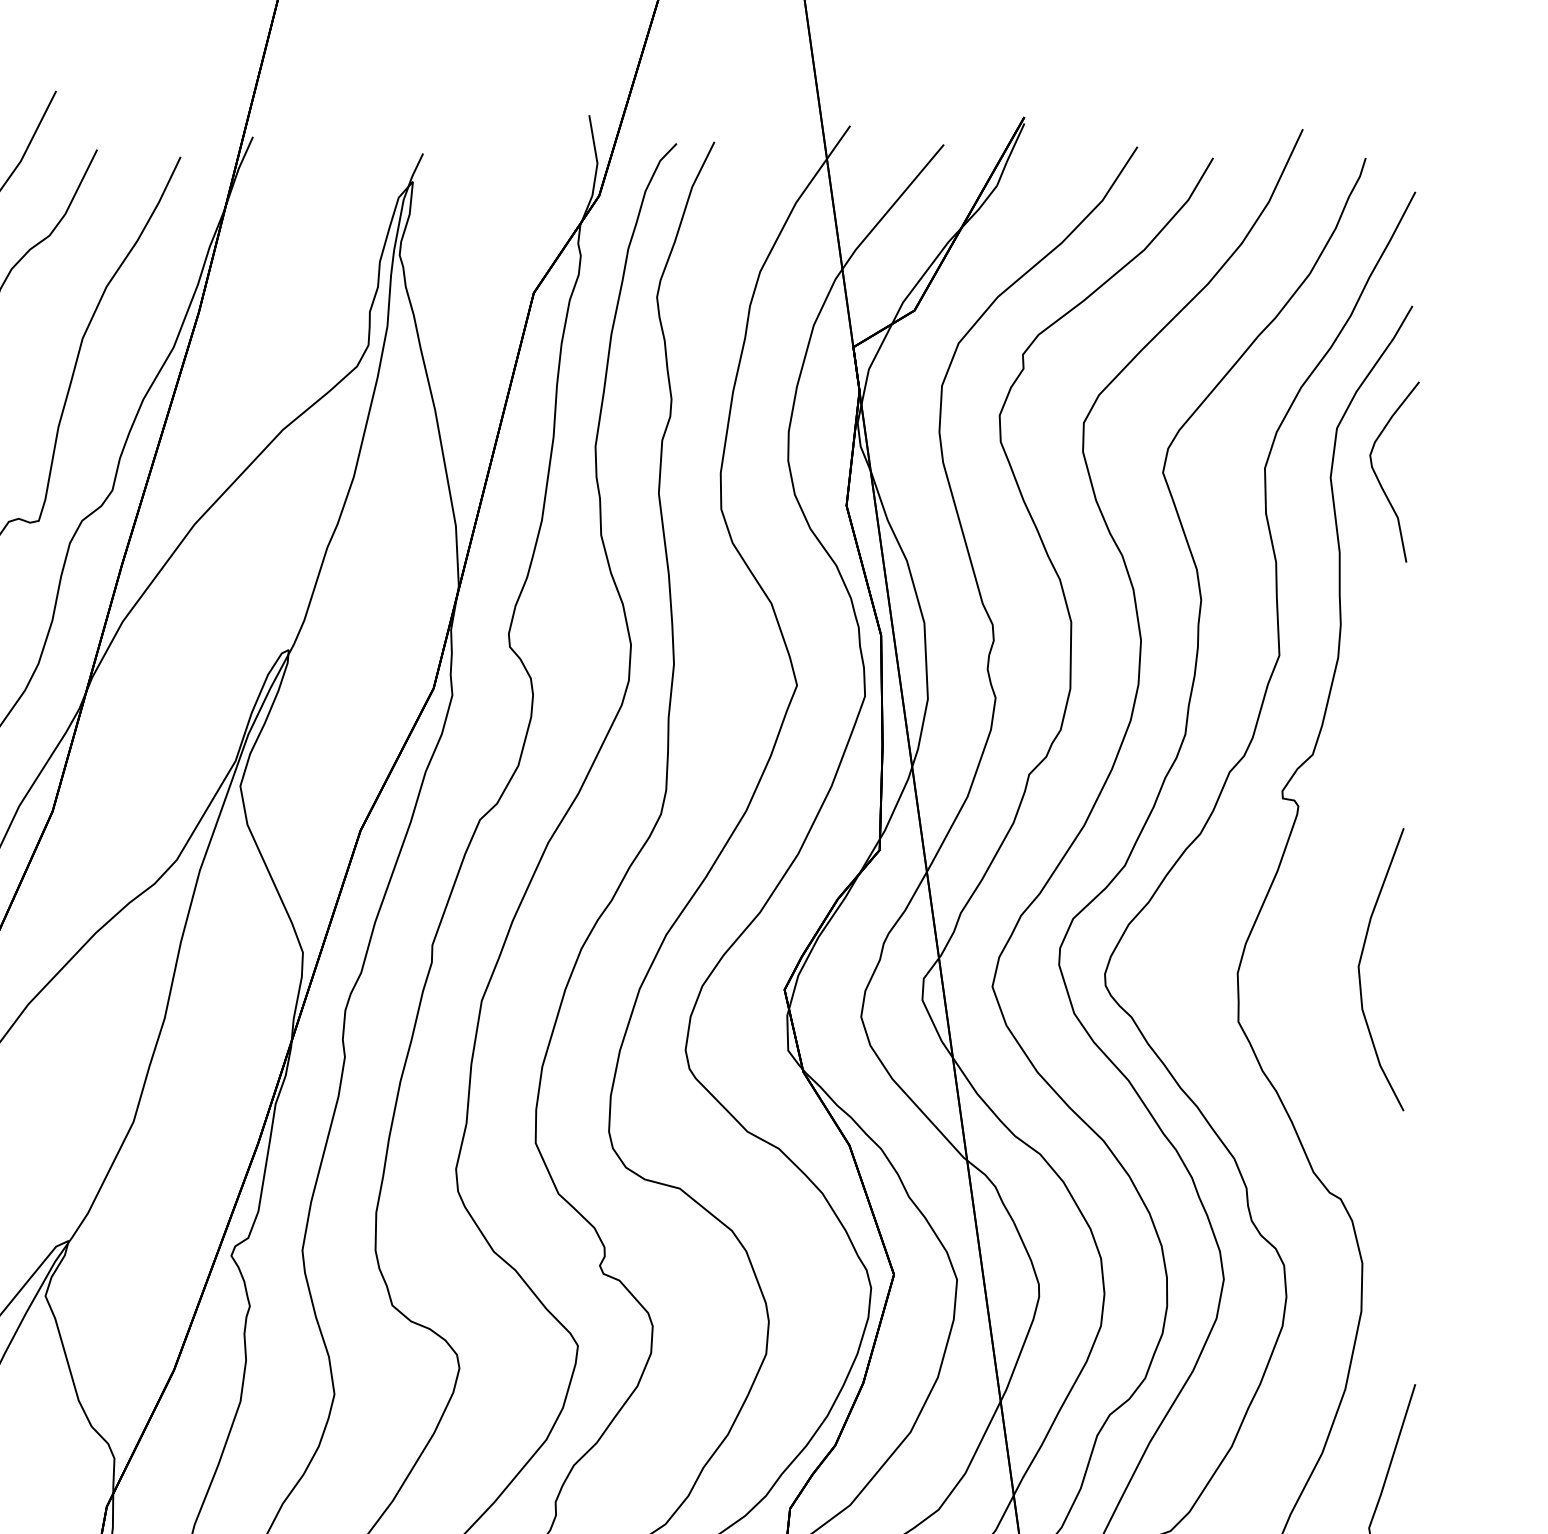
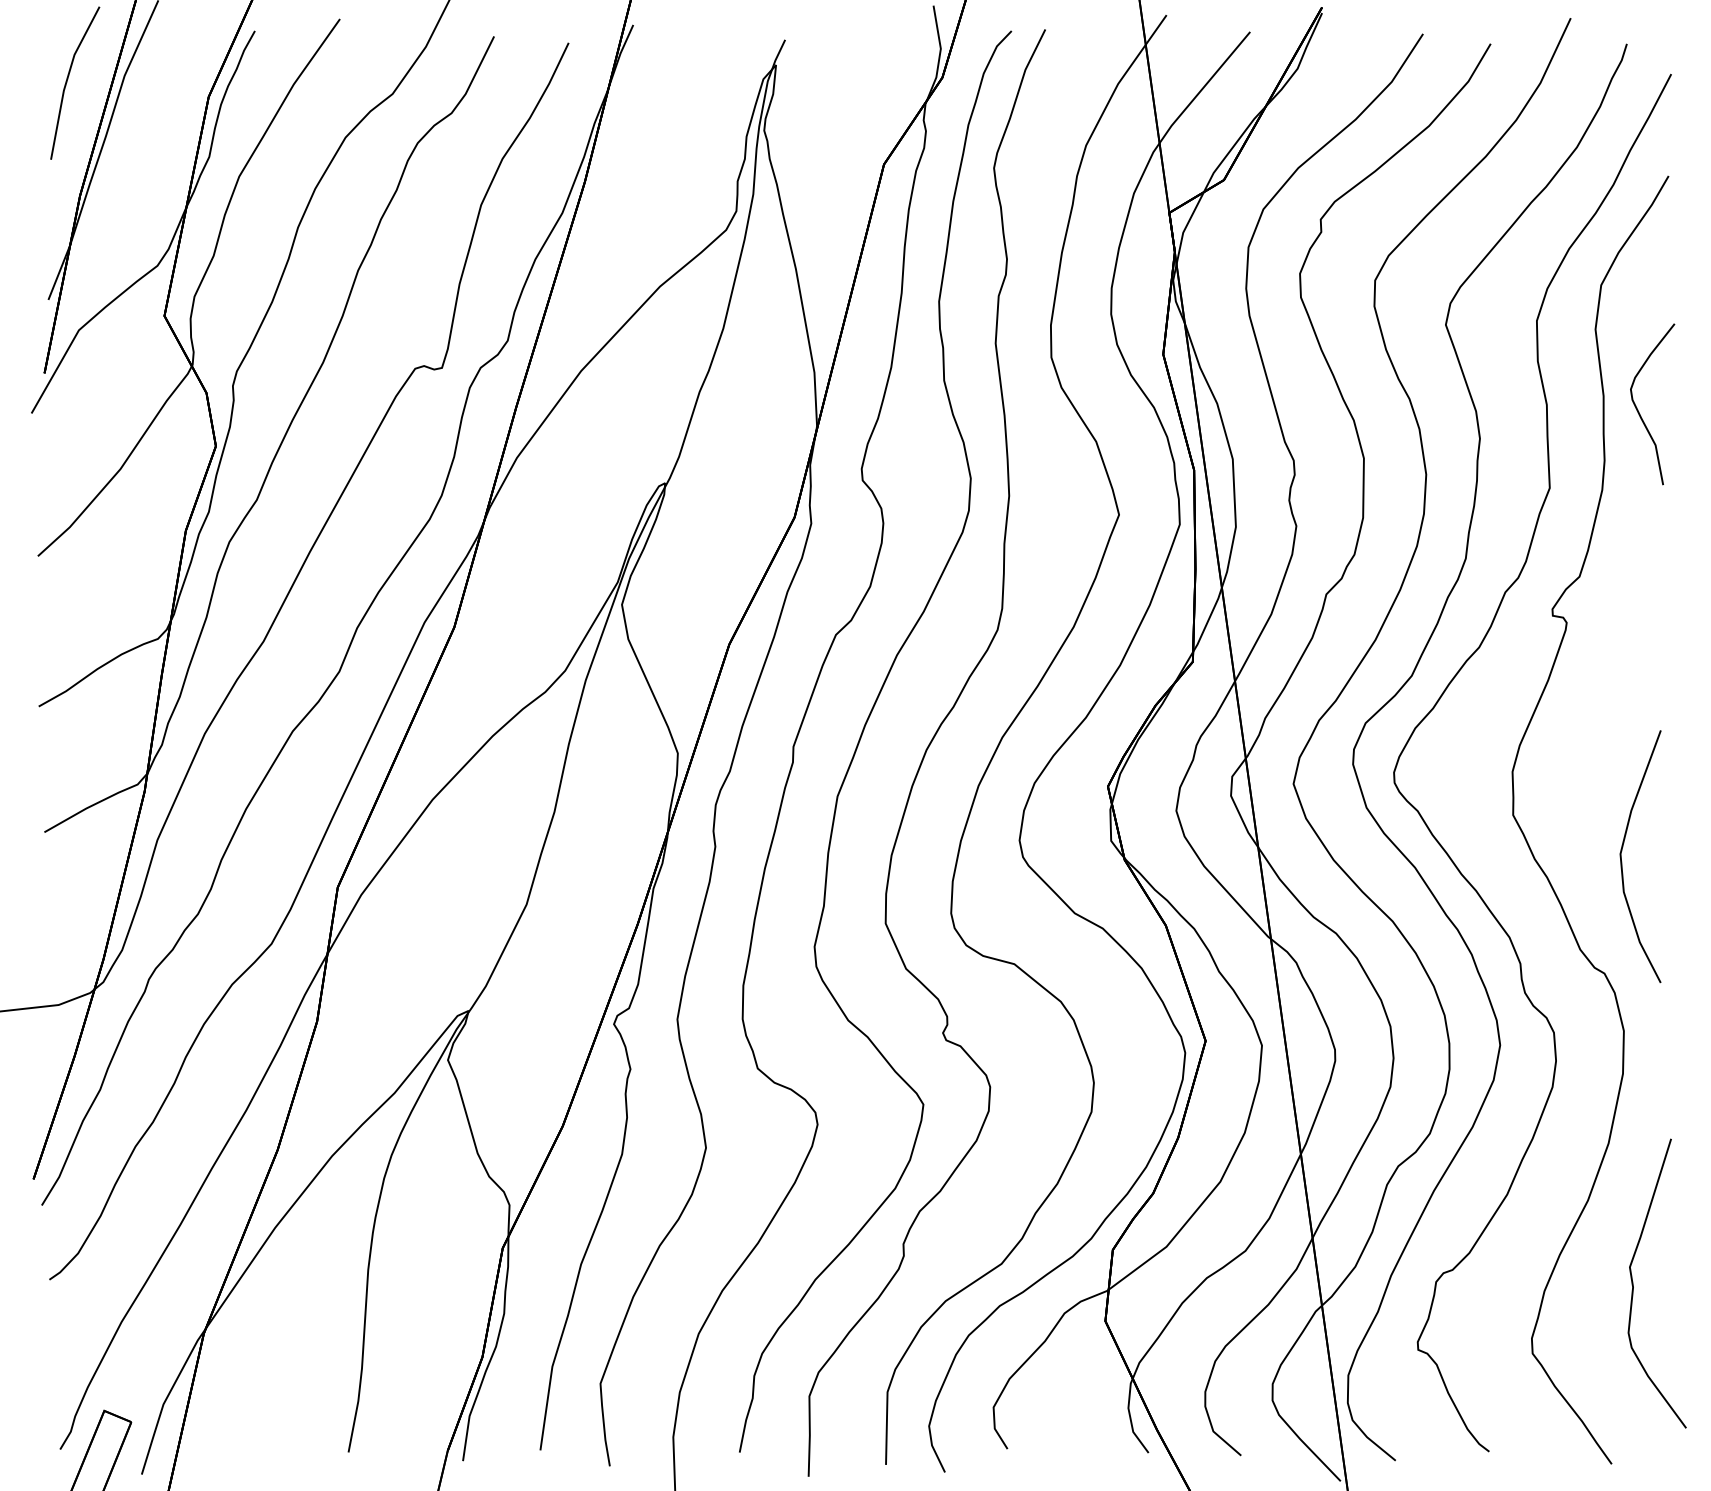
curve: (1379, 480) -> (1639, 411), moved
curve: (1360, 963) -> (1622, 851), moved

